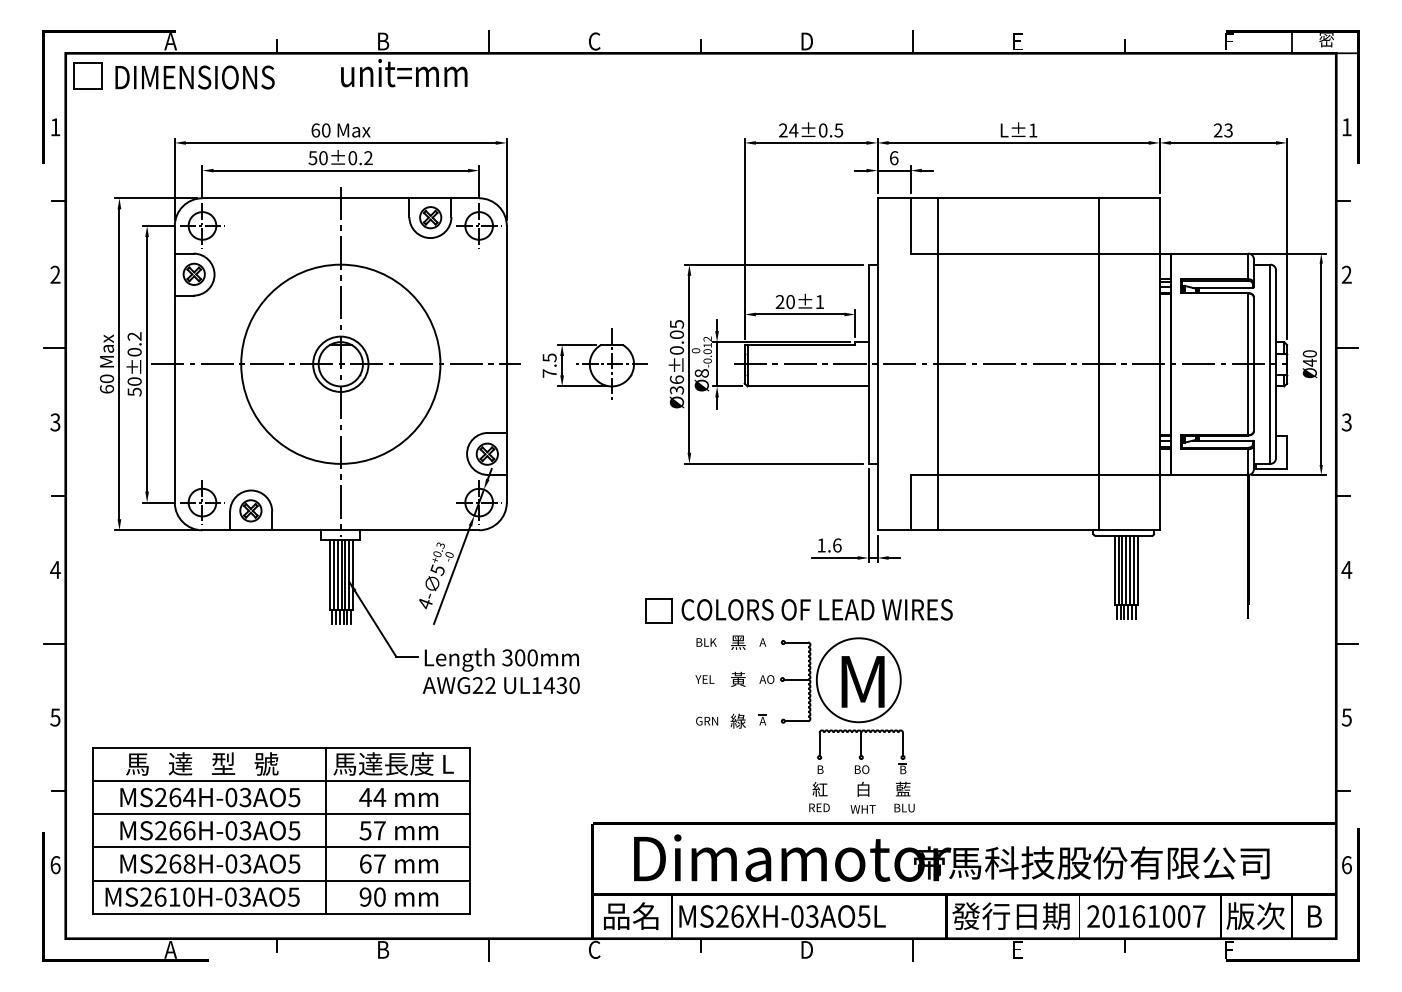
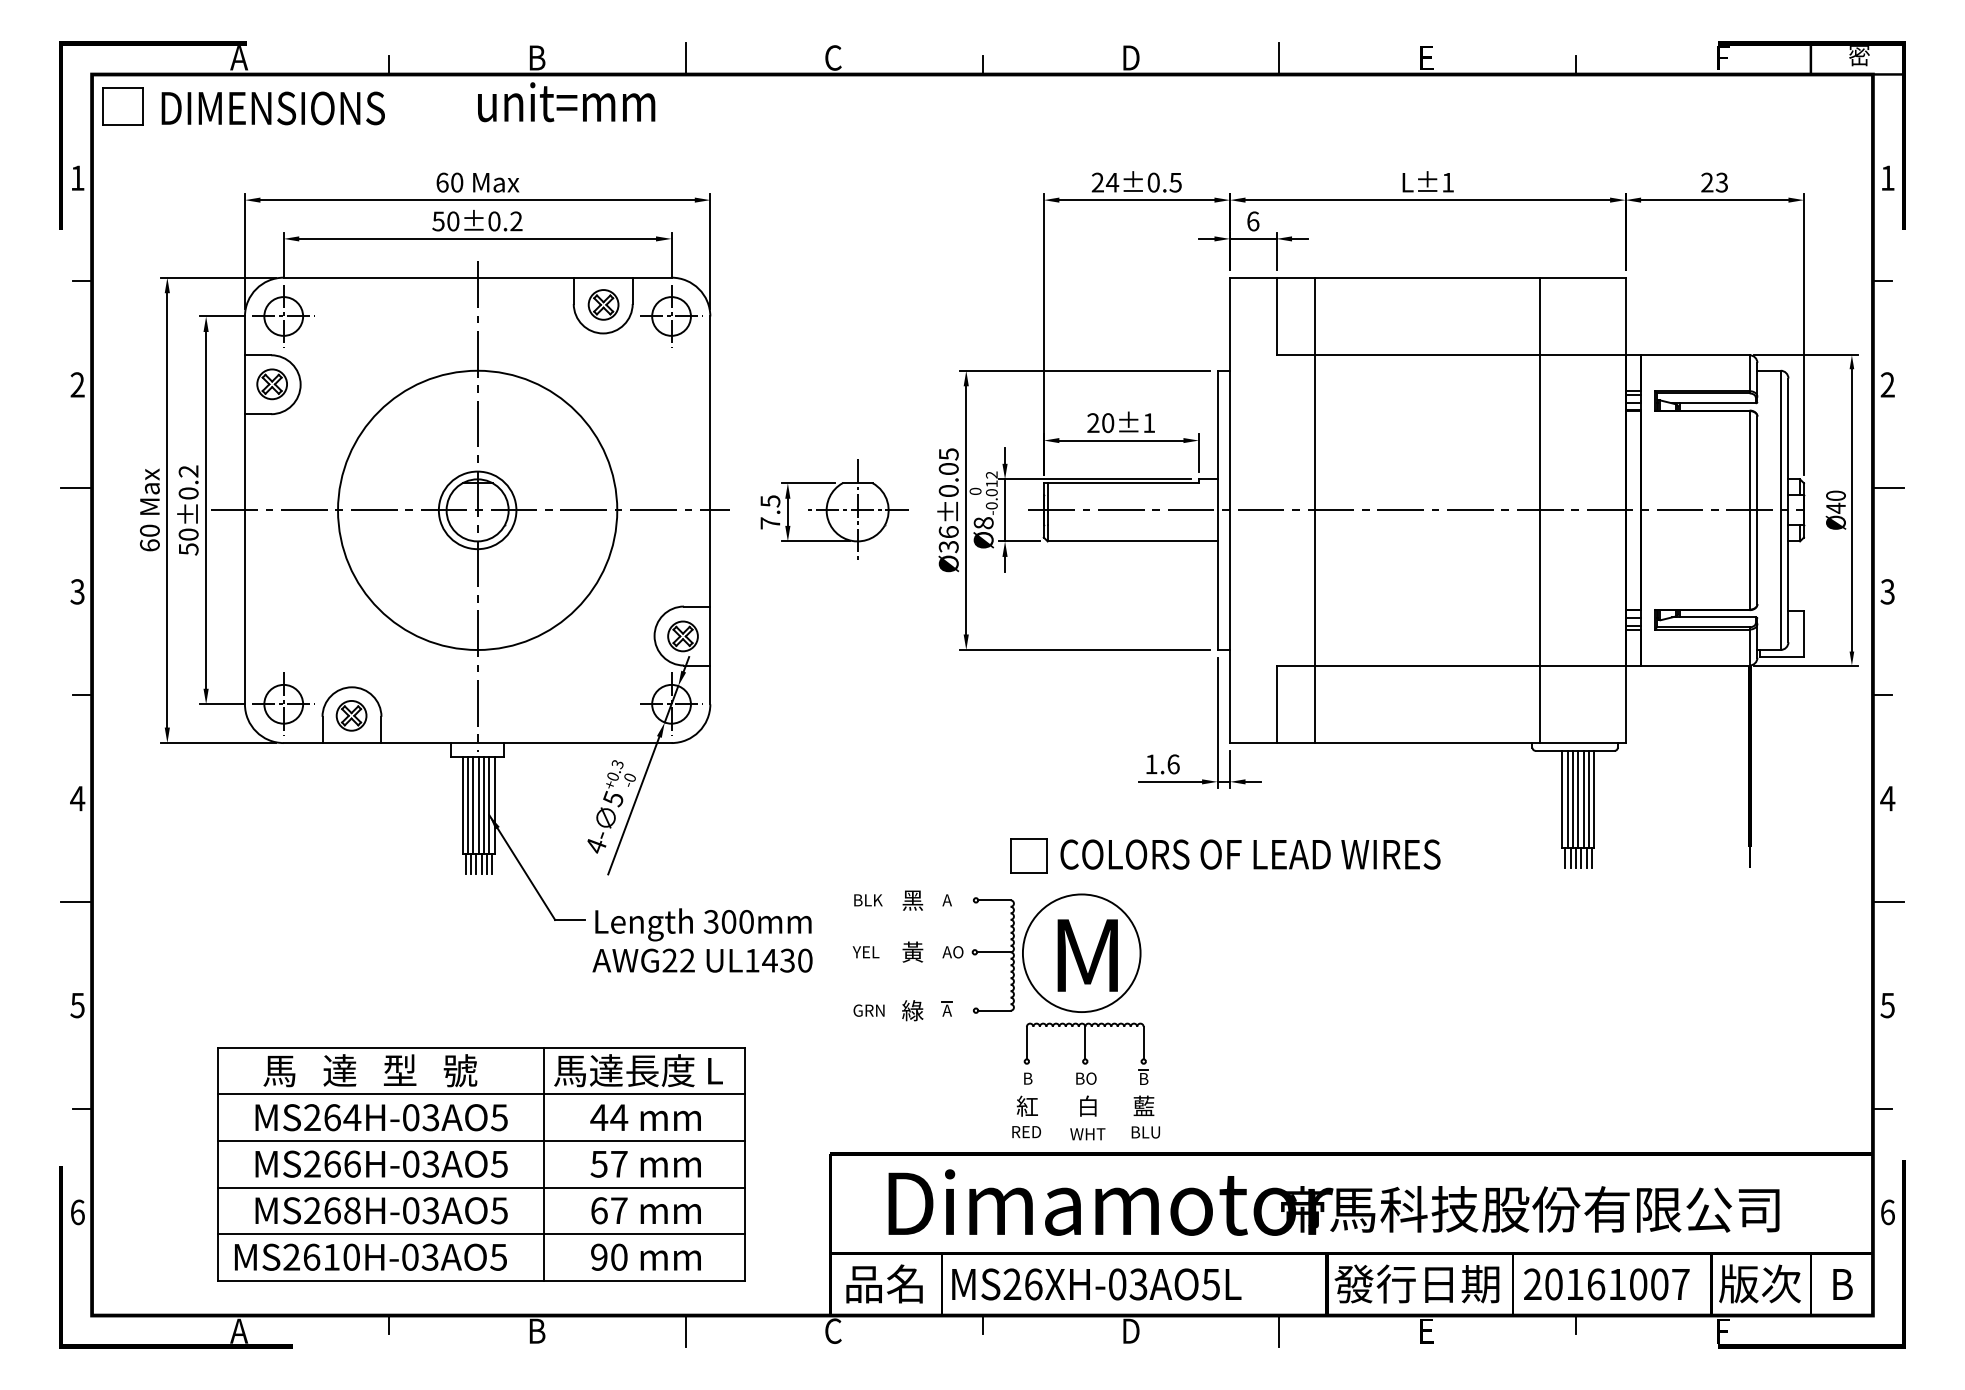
part: (798, 610) -> (1224, 855), moved
part: (804, 724) -> (1005, 1015), moved
part: (281, 830) -> (481, 1163), moved

